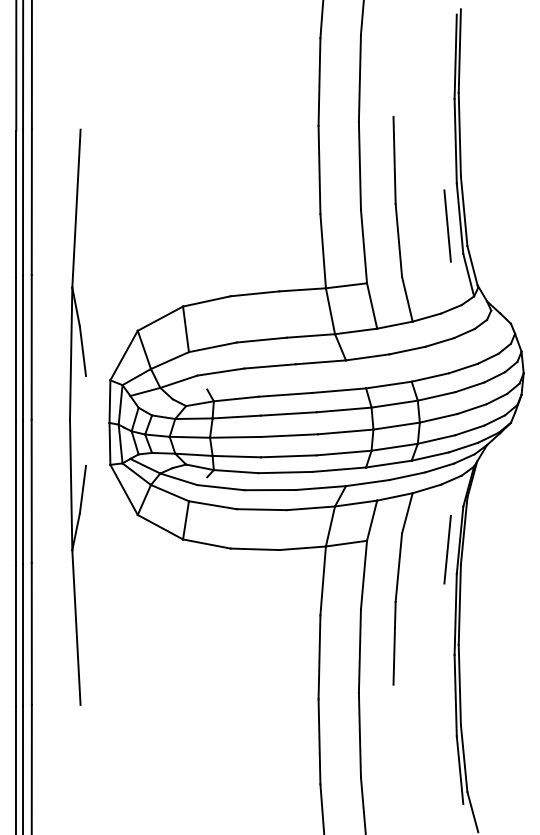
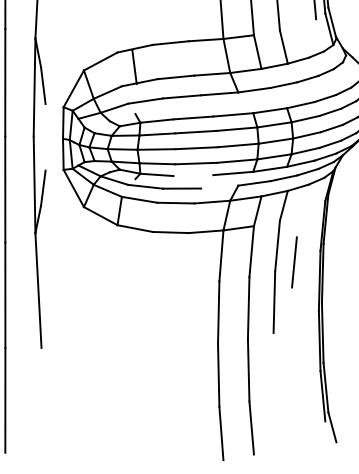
line: (185, 329) -> (134, 67), moved
line: (285, 472) -> (193, 175), removed
line: (320, 488) -> (219, 187), removed
line: (447, 549) -> (294, 262), moved

